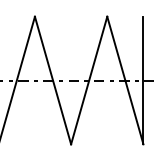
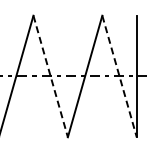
line: (52, 80) -> (50, 76), solid -> dashed
line: (125, 80) -> (119, 76), solid -> dashed

